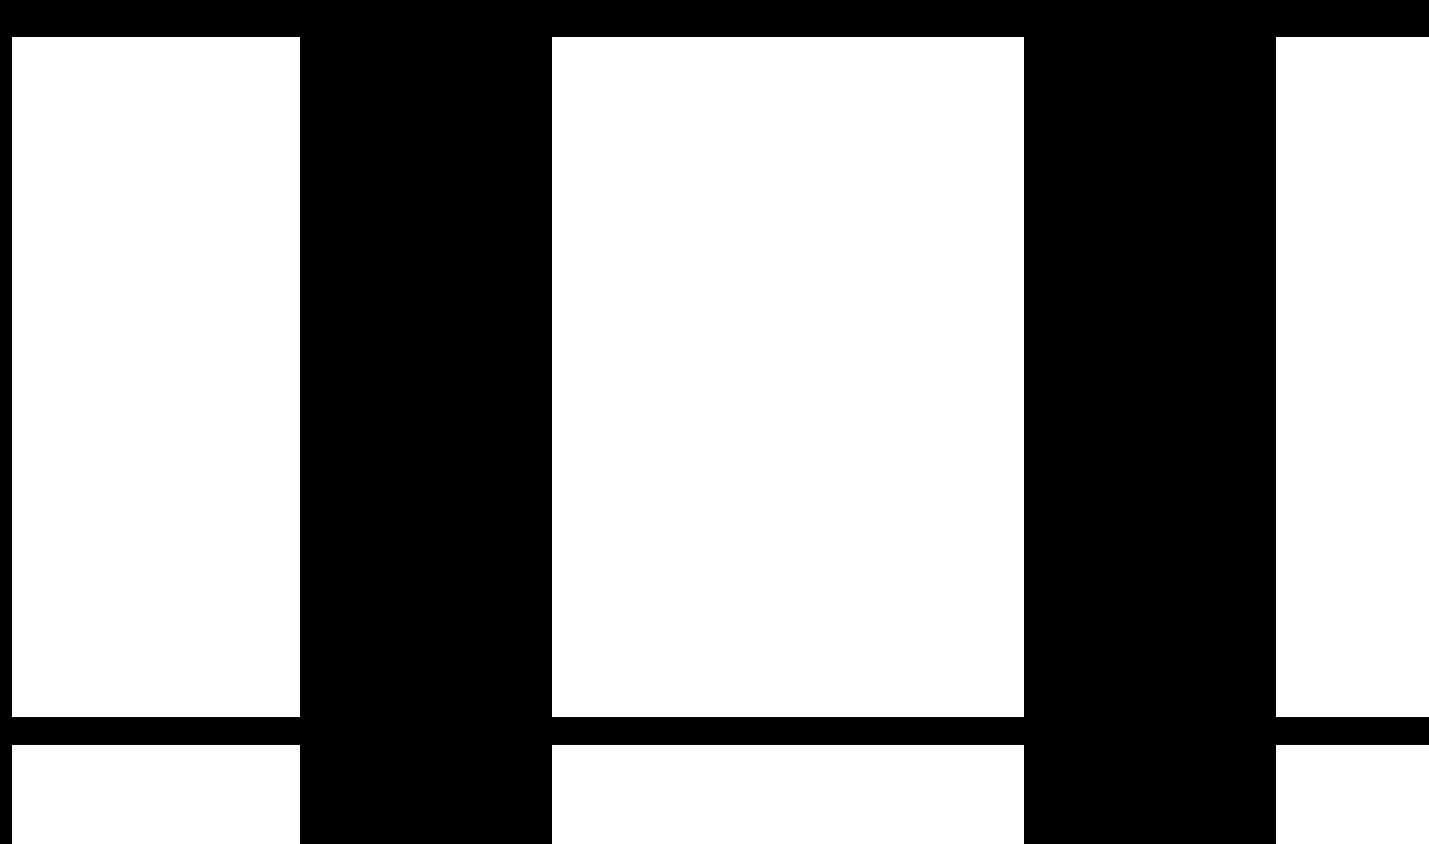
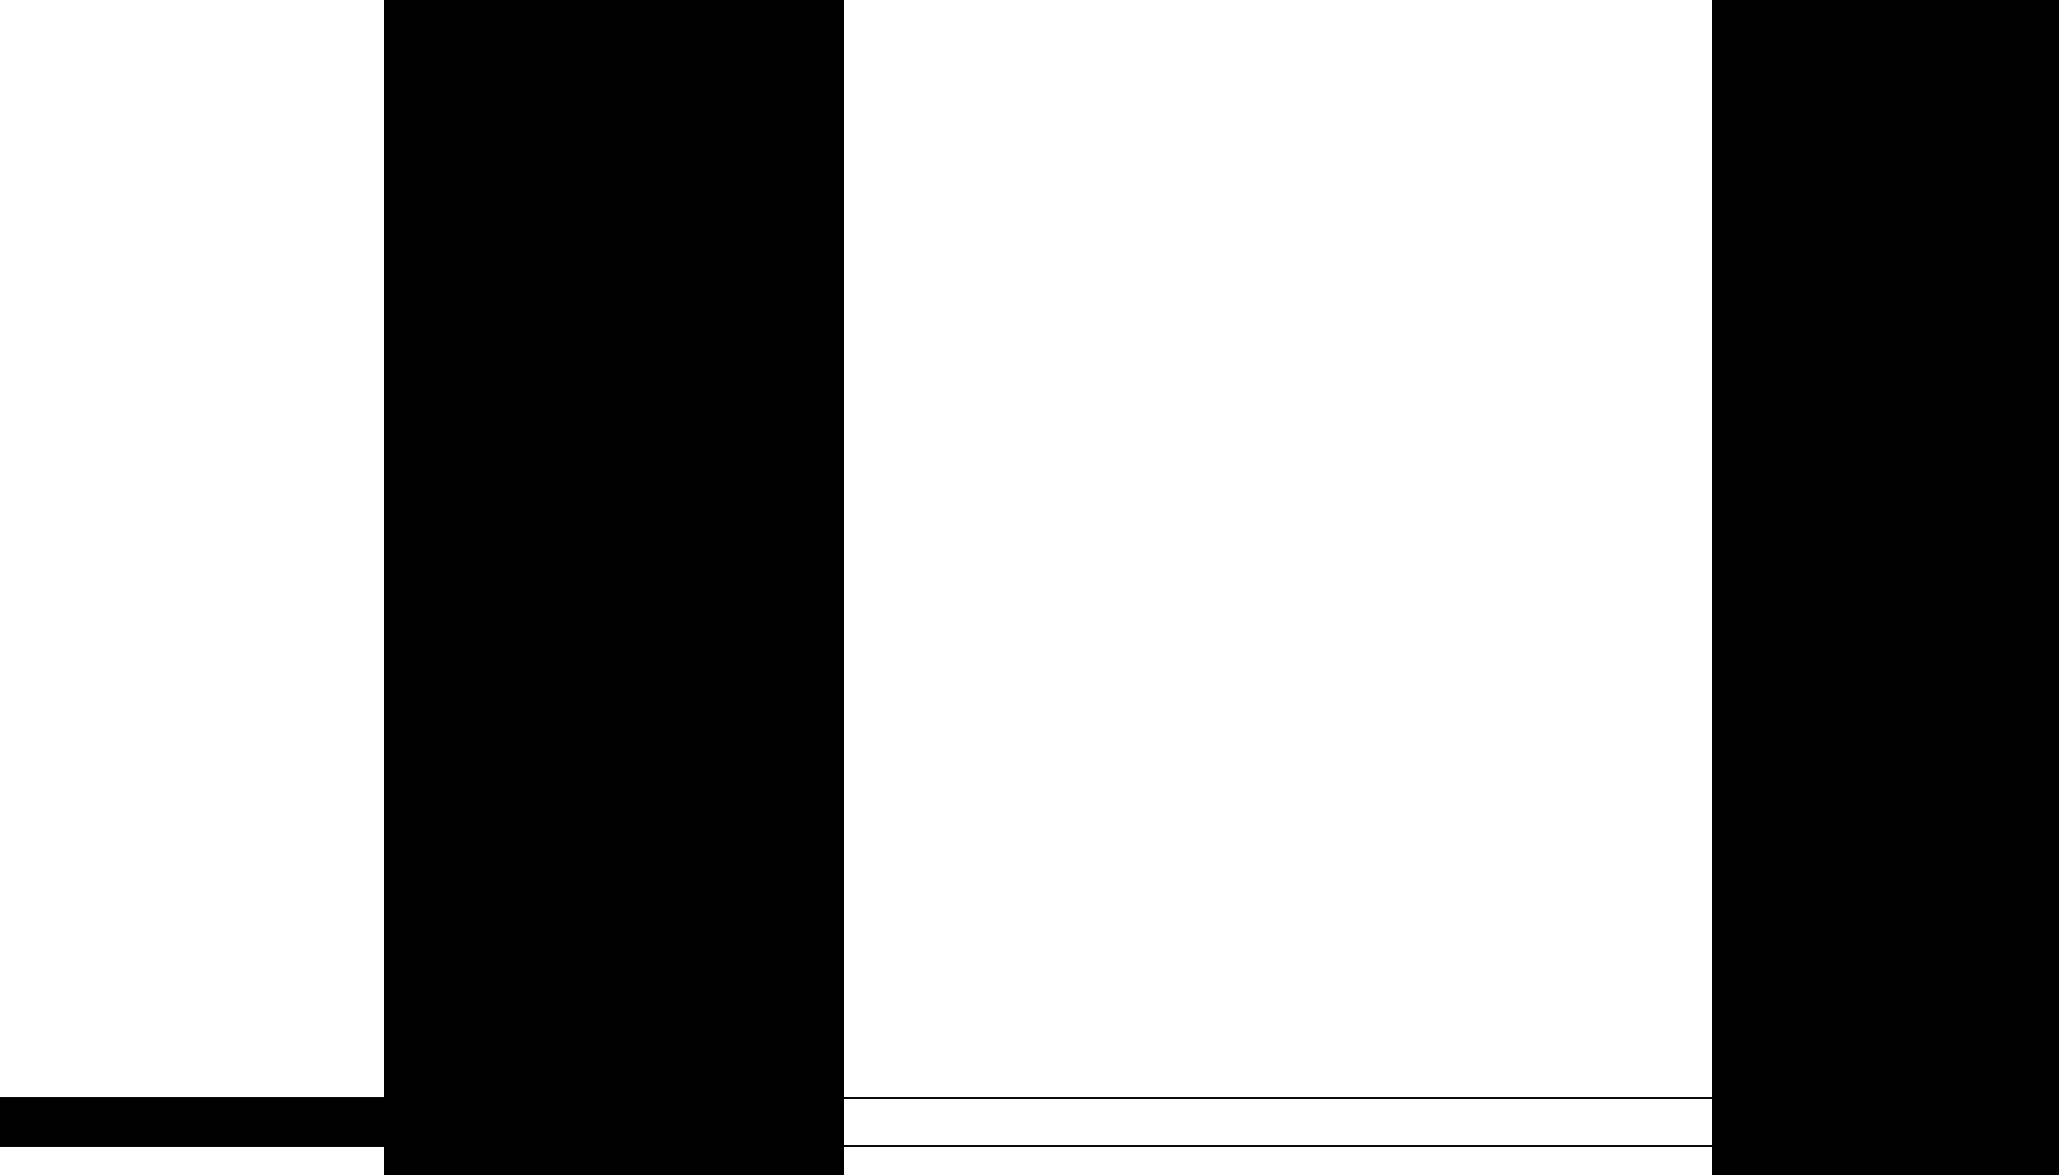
fill: (787, 730) -> (1277, 1121), removed

